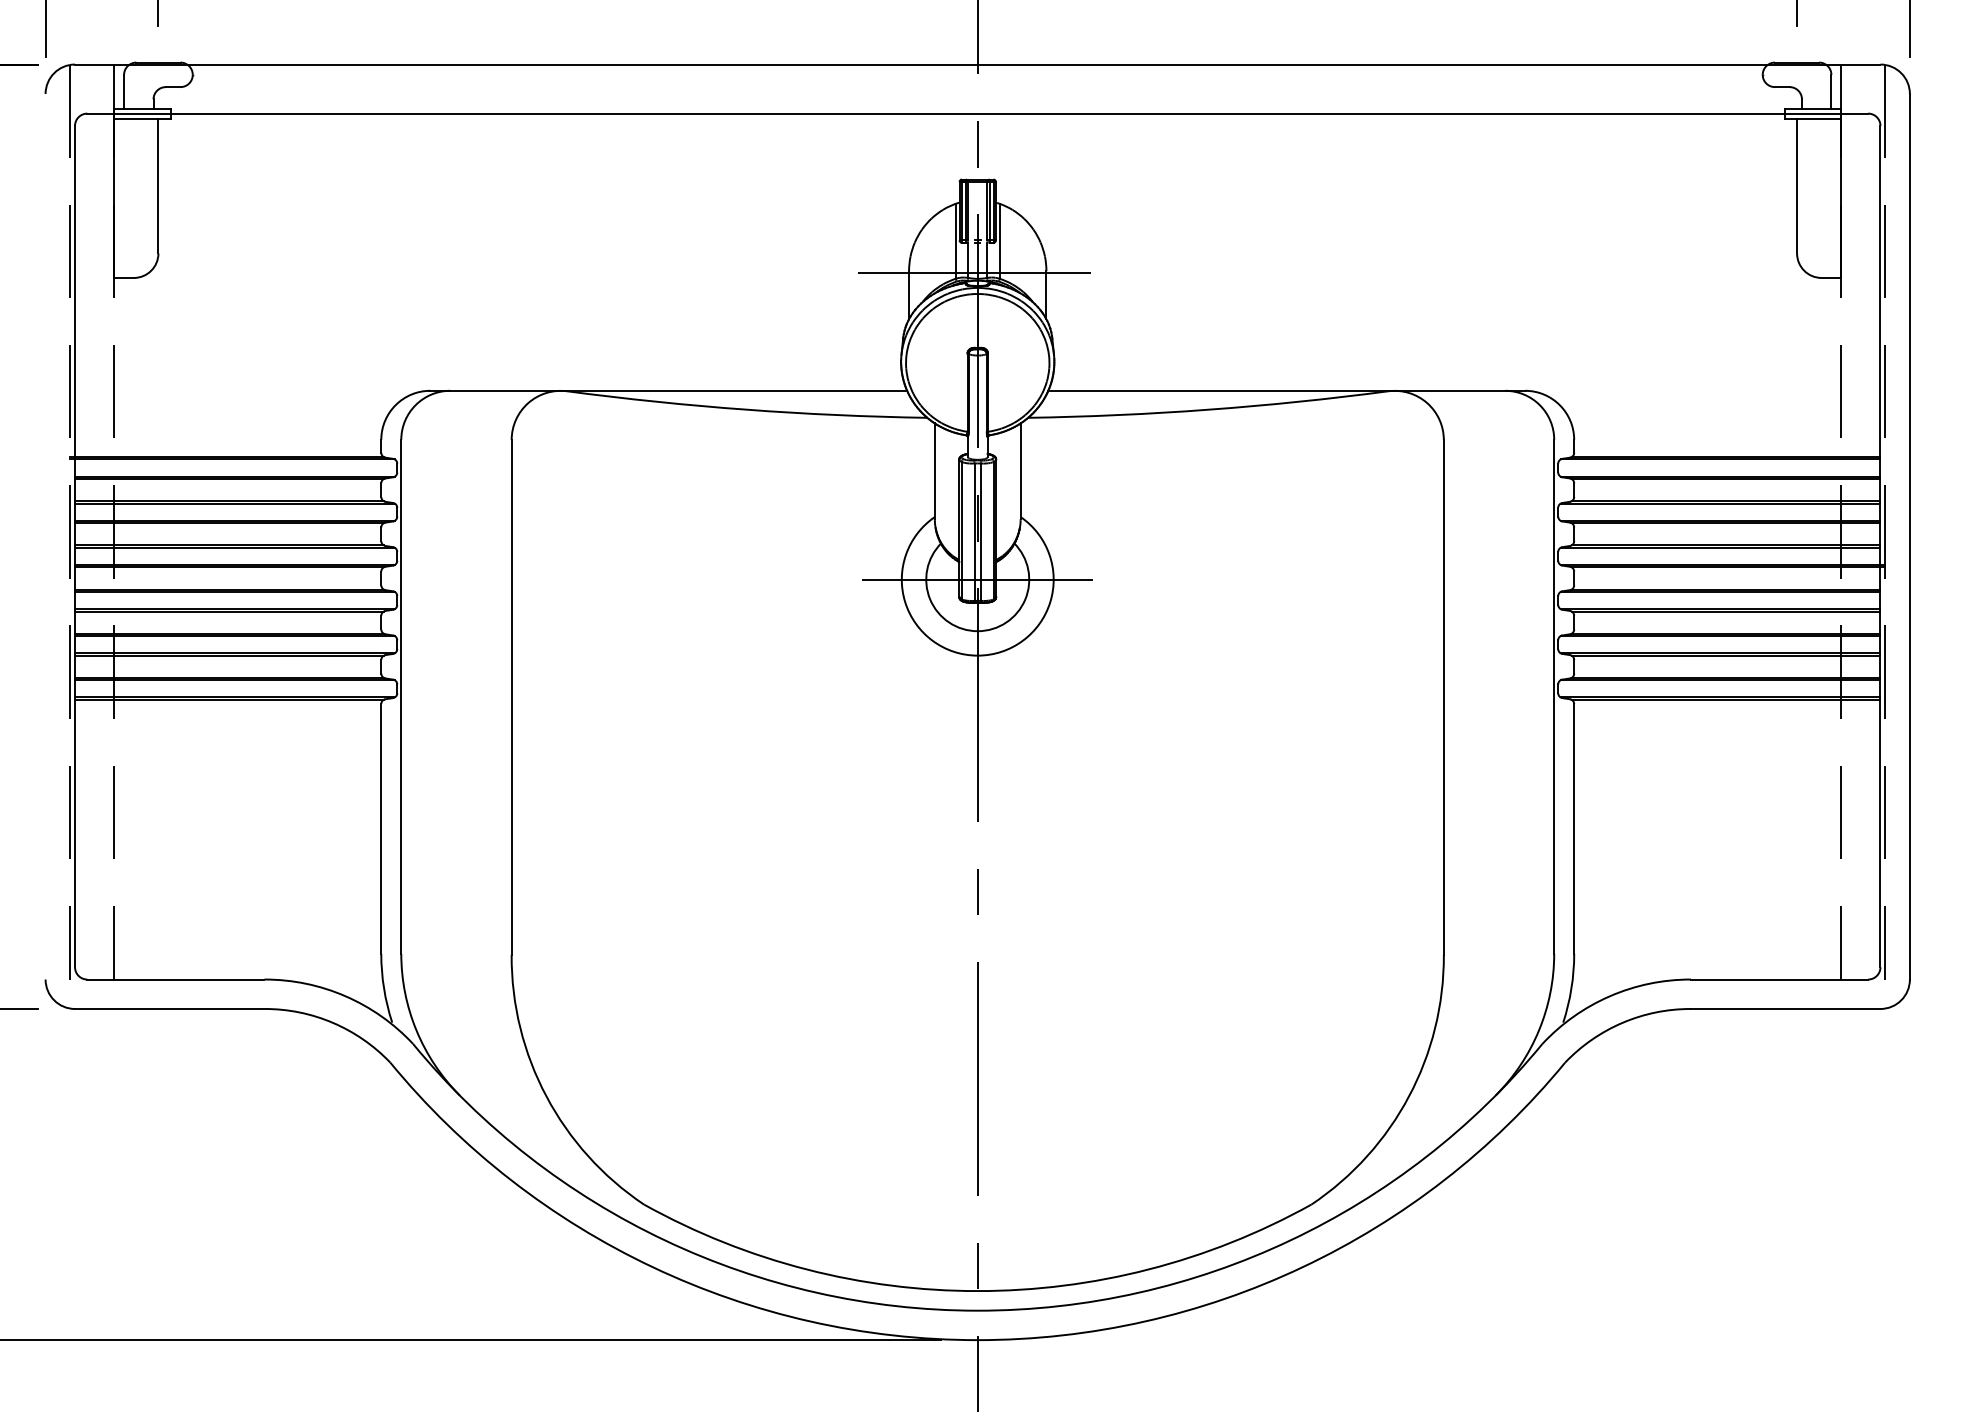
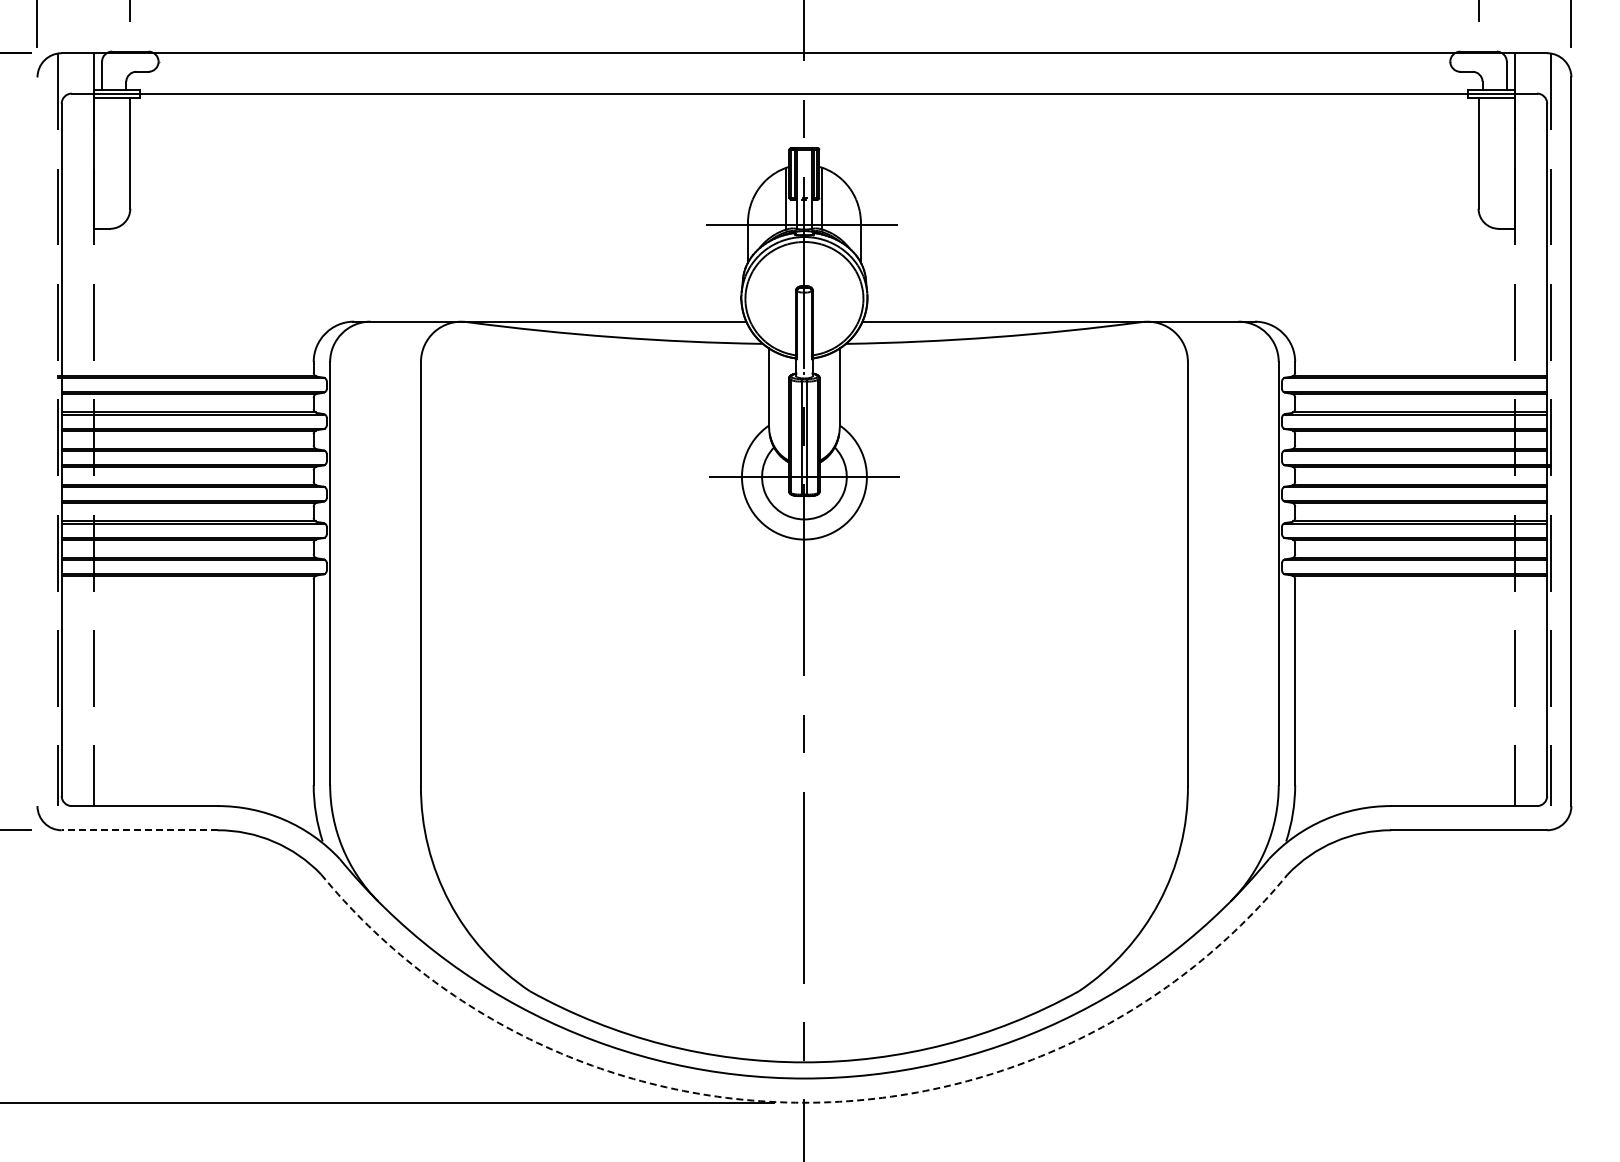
line: (169, 1009) -> (139, 830), solid -> dashed
arc: (977, 1339) -> (804, 1102), solid -> dashed

